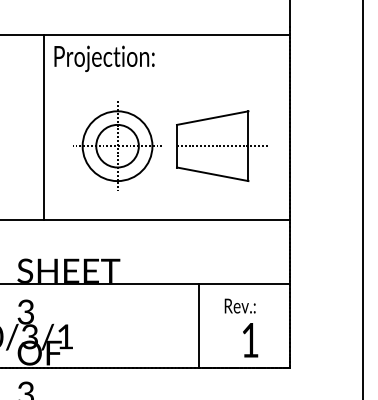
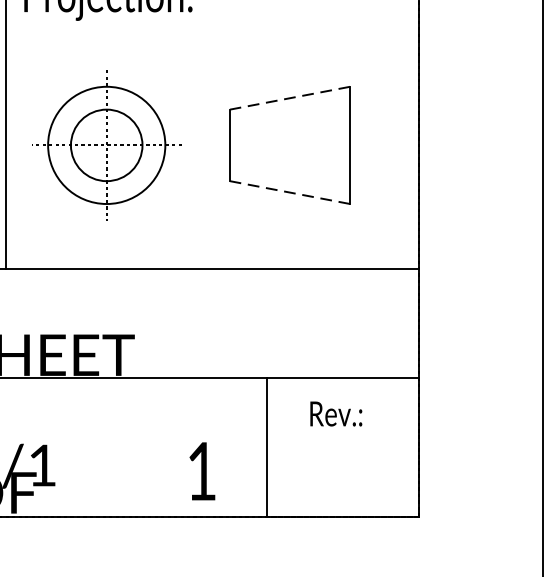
line: (212, 118) -> (289, 98), solid -> dashed
part: (117, 145) -> (106, 144), moved
line: (222, 146) -> (306, 145), removed
line: (212, 174) -> (289, 192), solid -> dashed
text: (250, 340) -> (202, 471), moved

